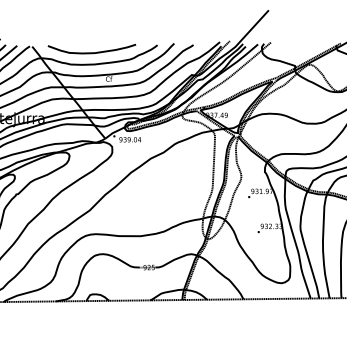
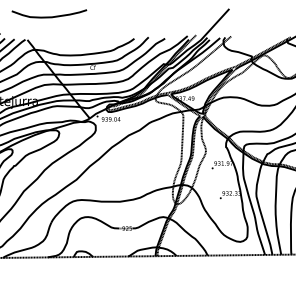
curve: (91, 52) -> (48, 16), moved

